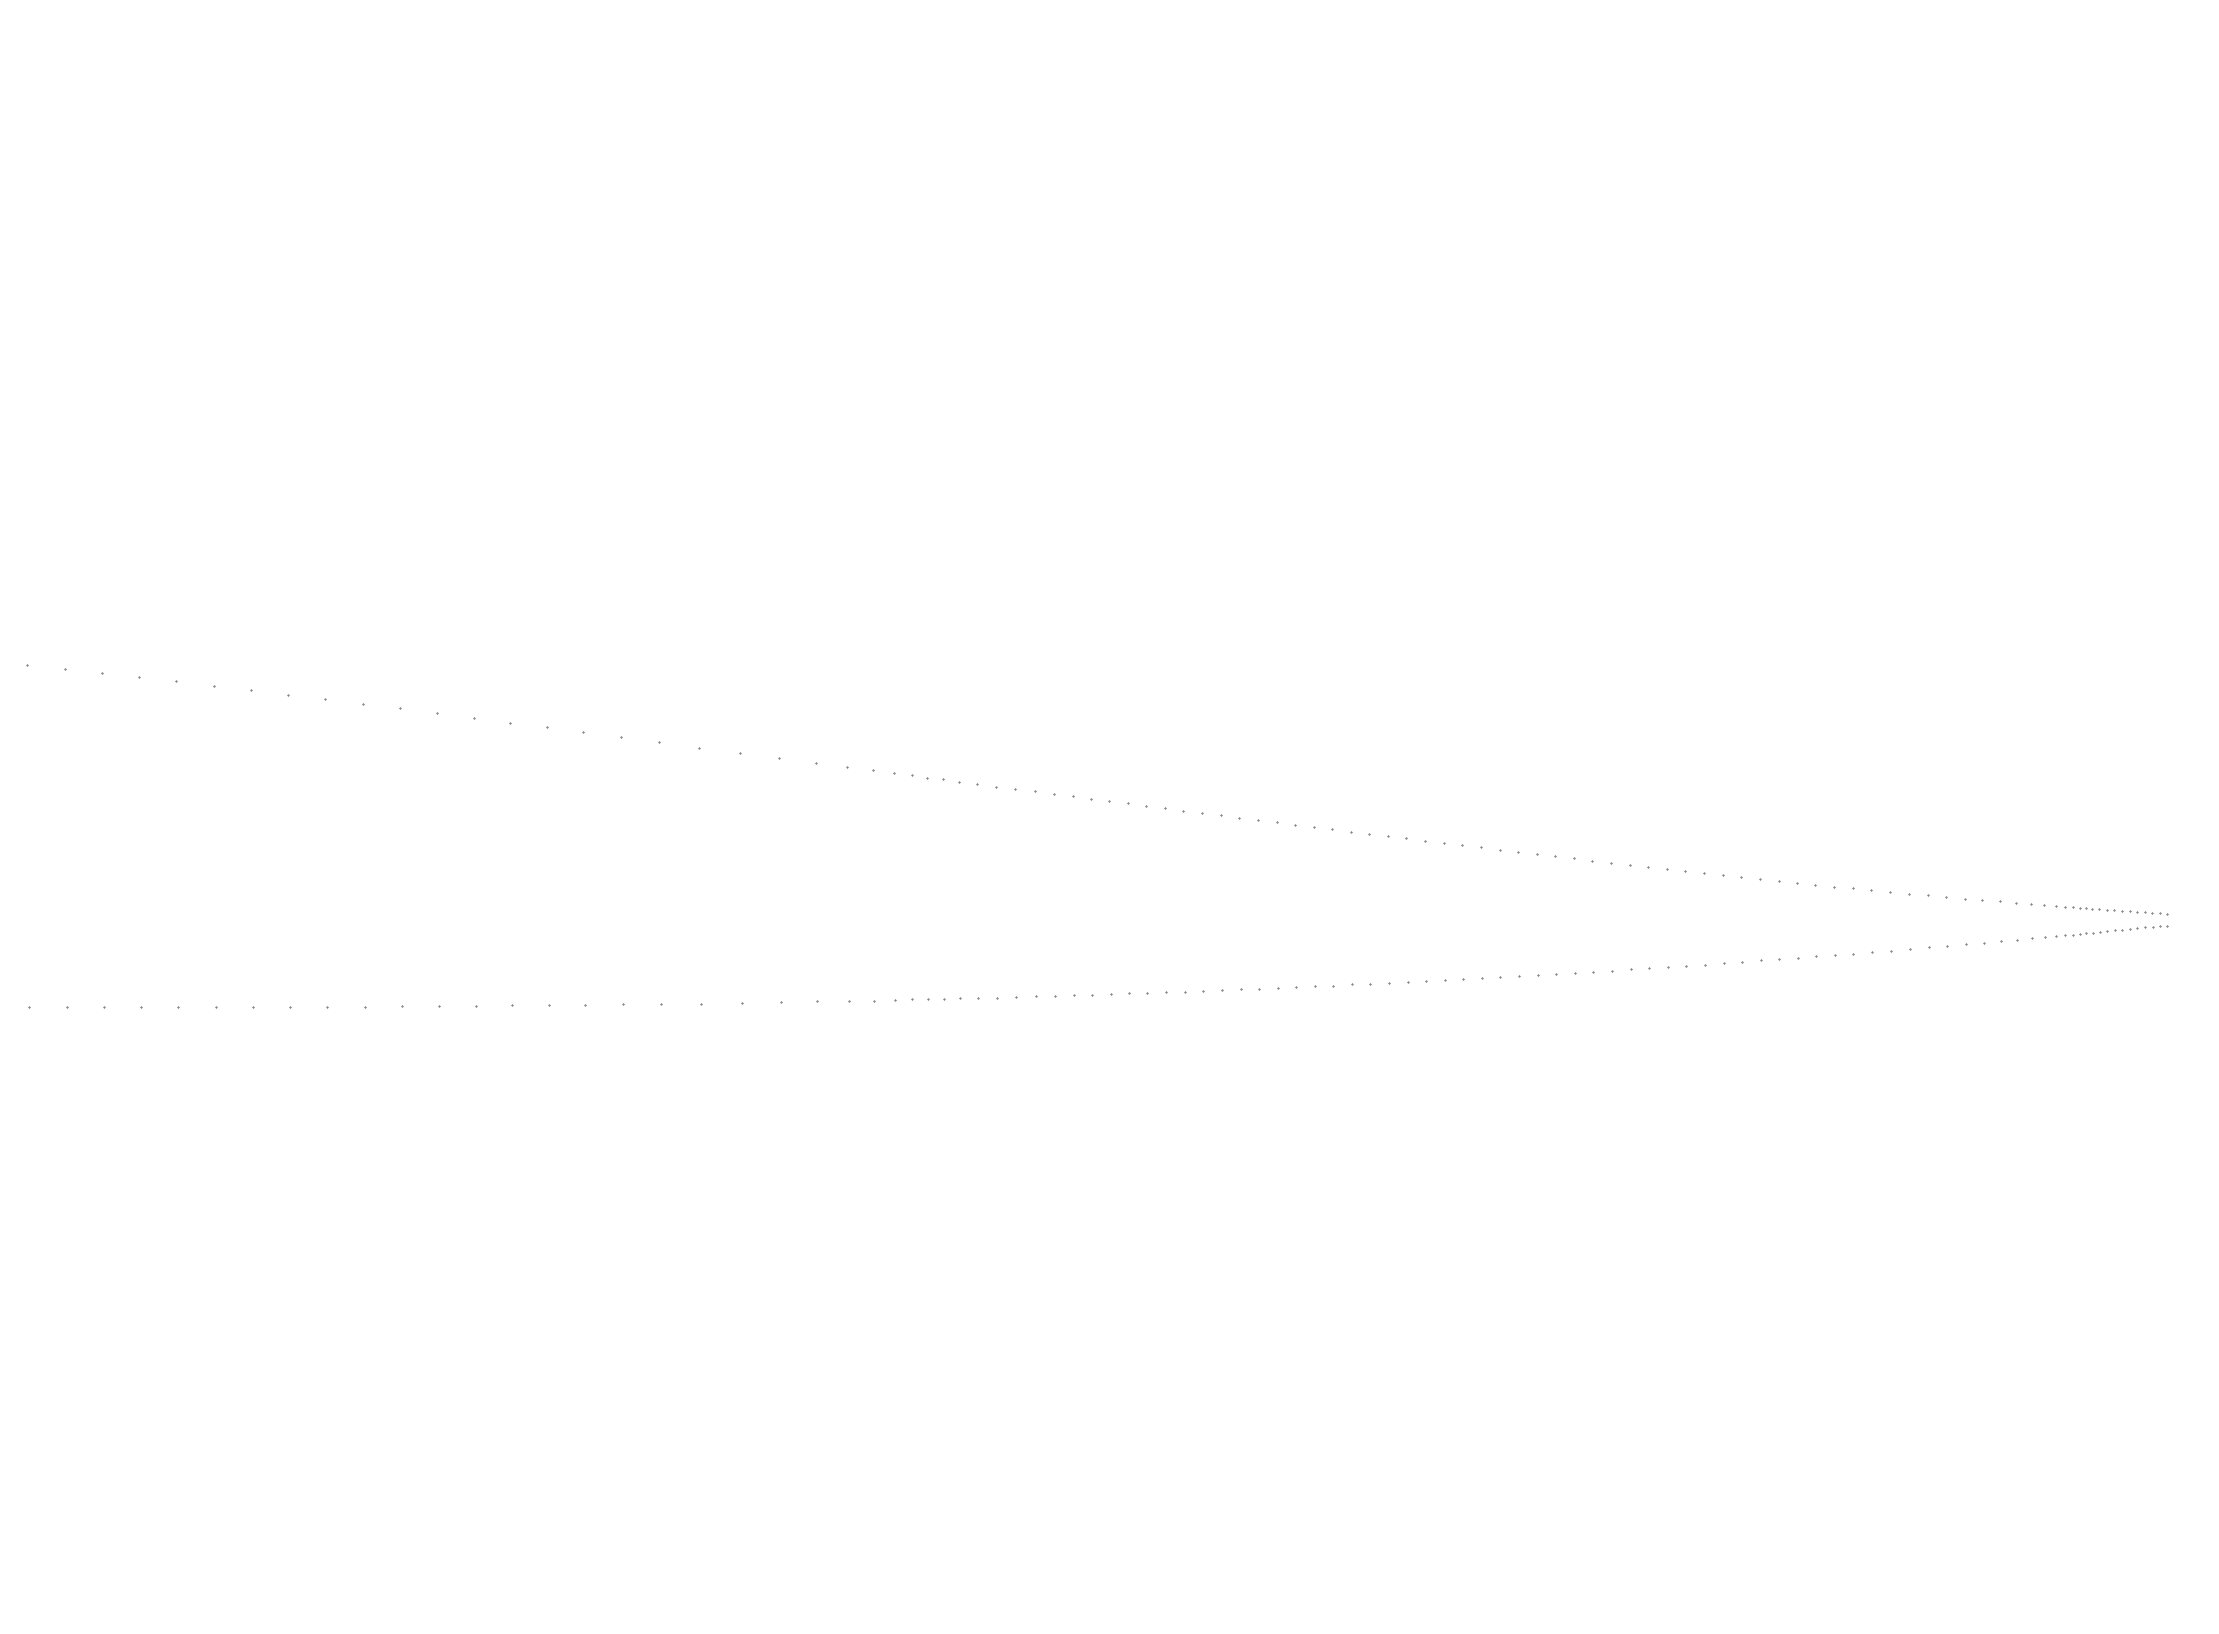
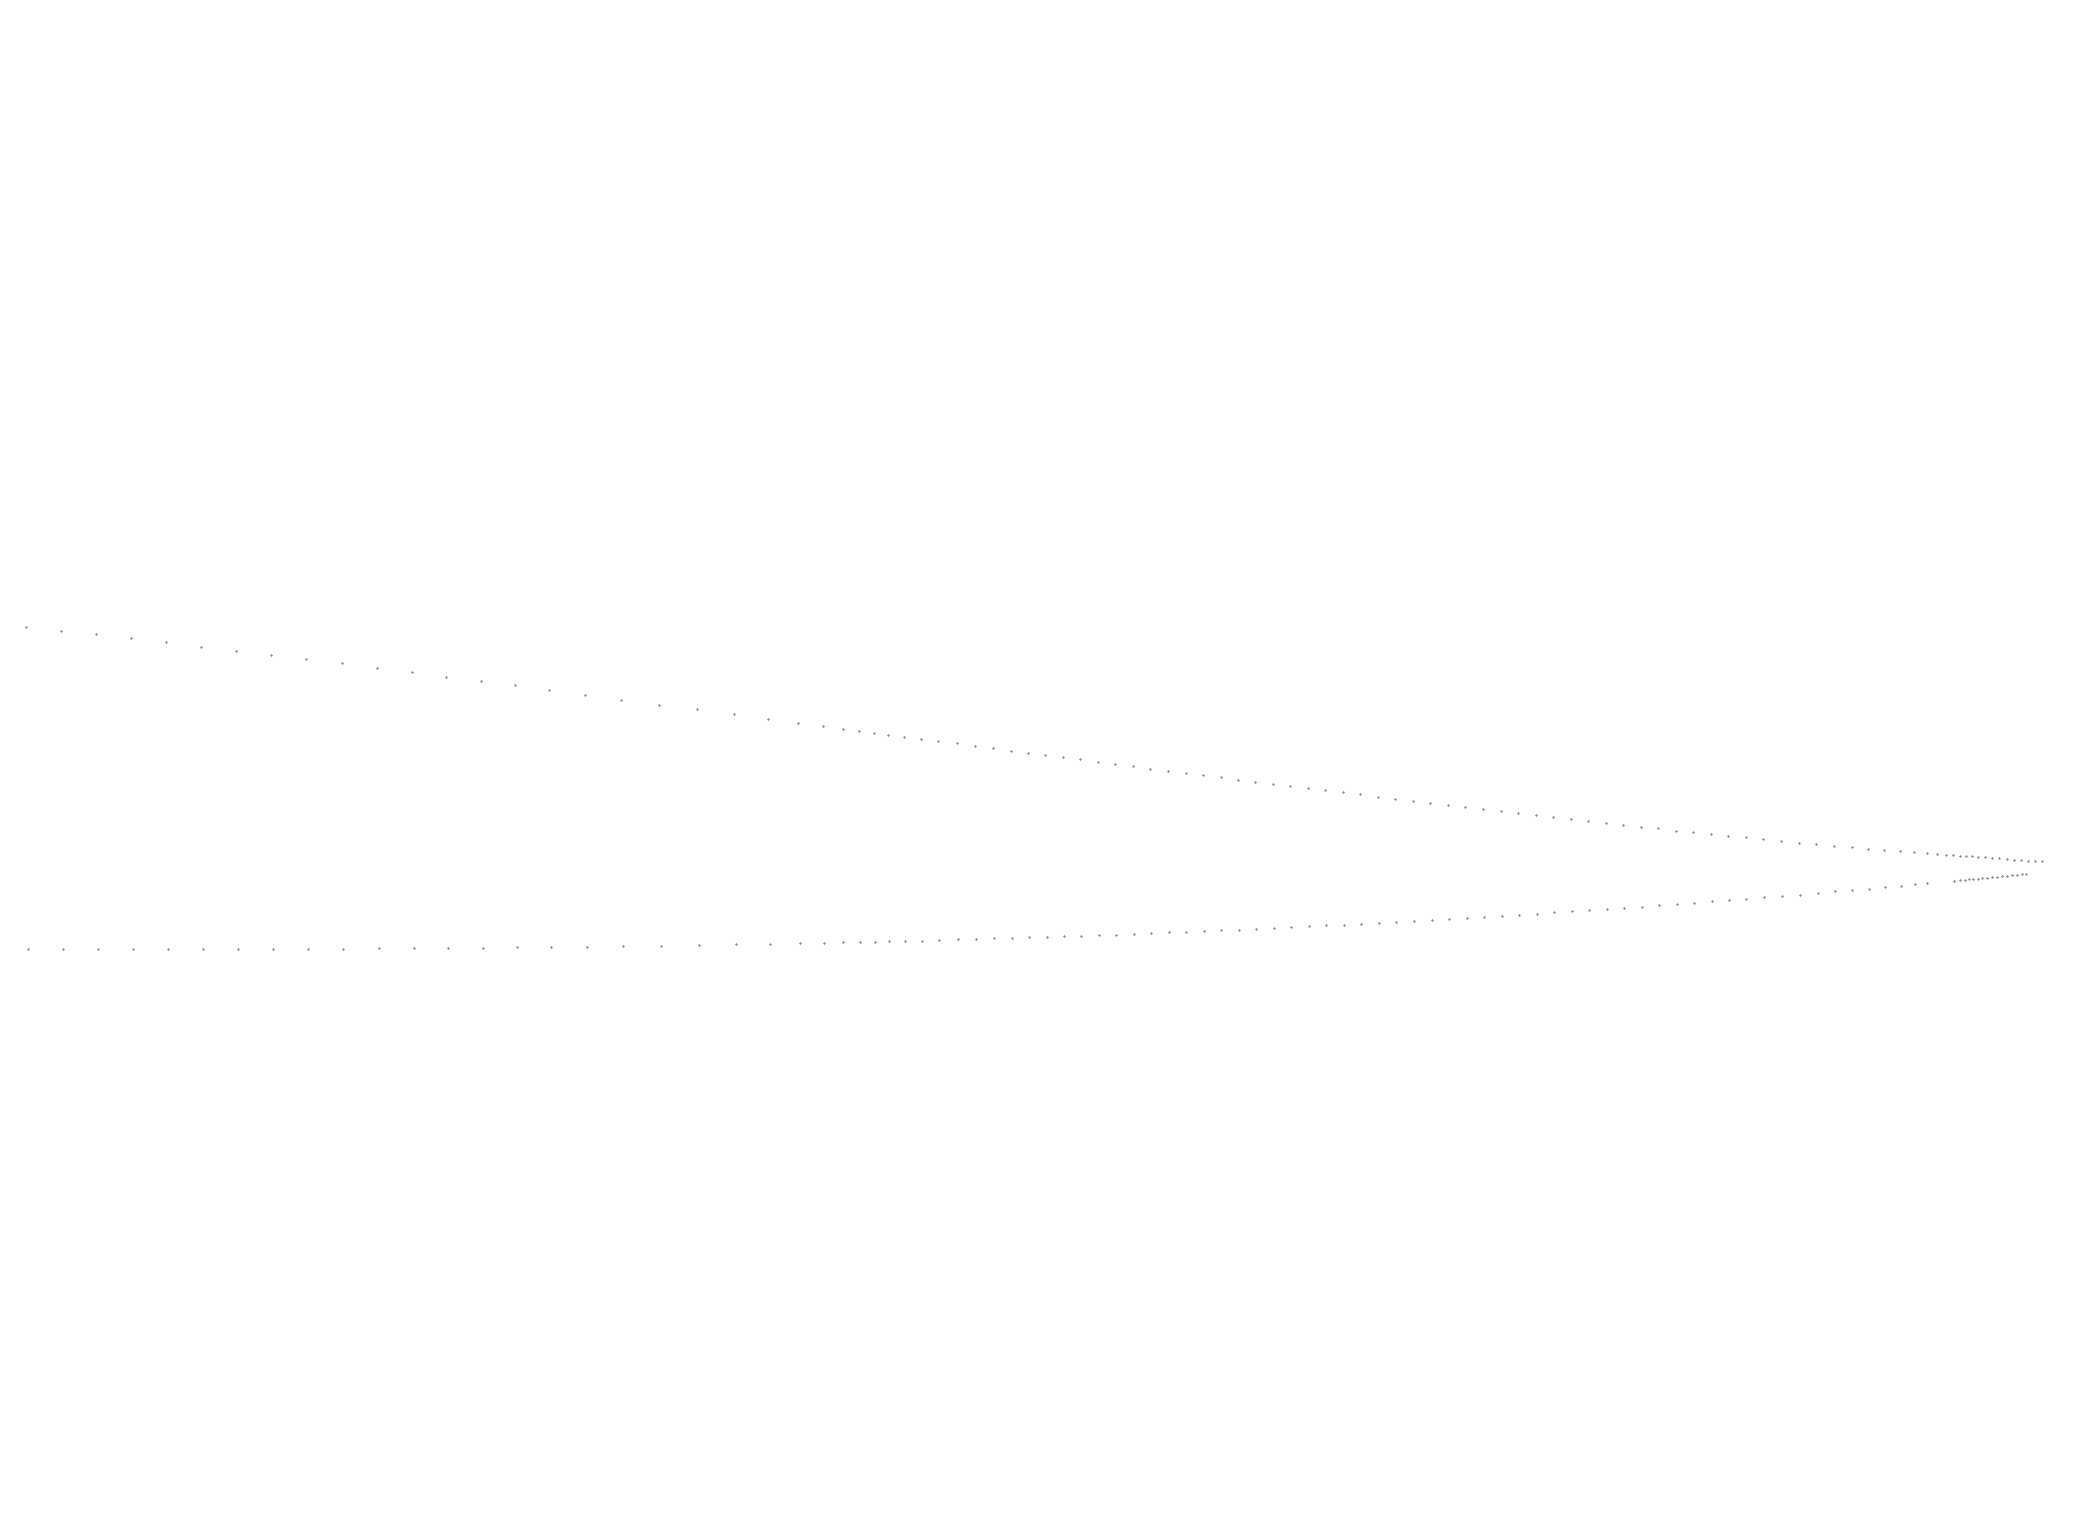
part: (2111, 931) -> (1989, 877), size x0.7

